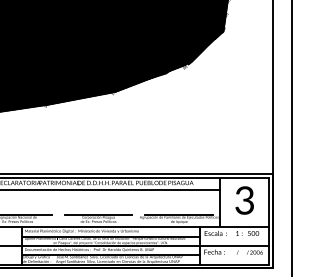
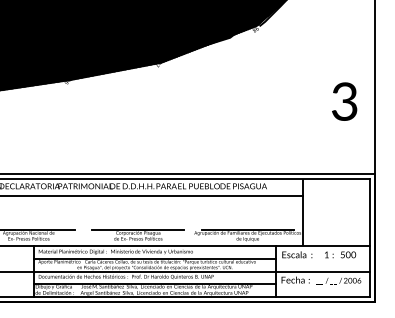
text: (244, 200) -> (344, 101), moved

